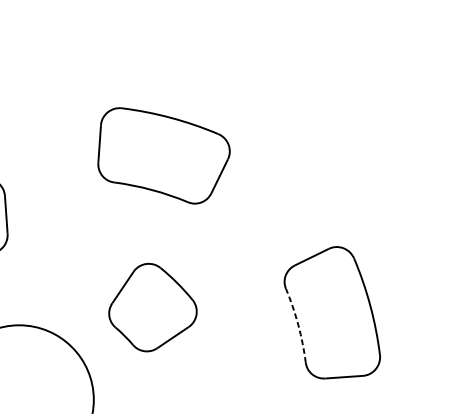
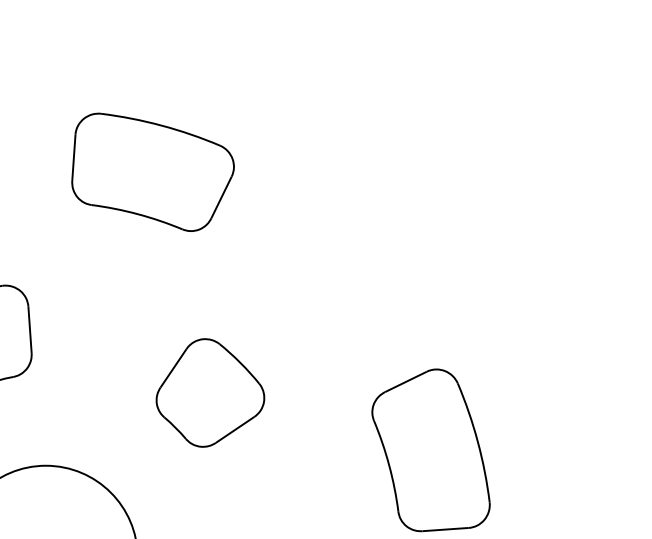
part: (163, 155) -> (152, 171), moved
part: (153, 307) -> (210, 392), moved
arc: (298, 325) -> (389, 465), dashed -> solid

